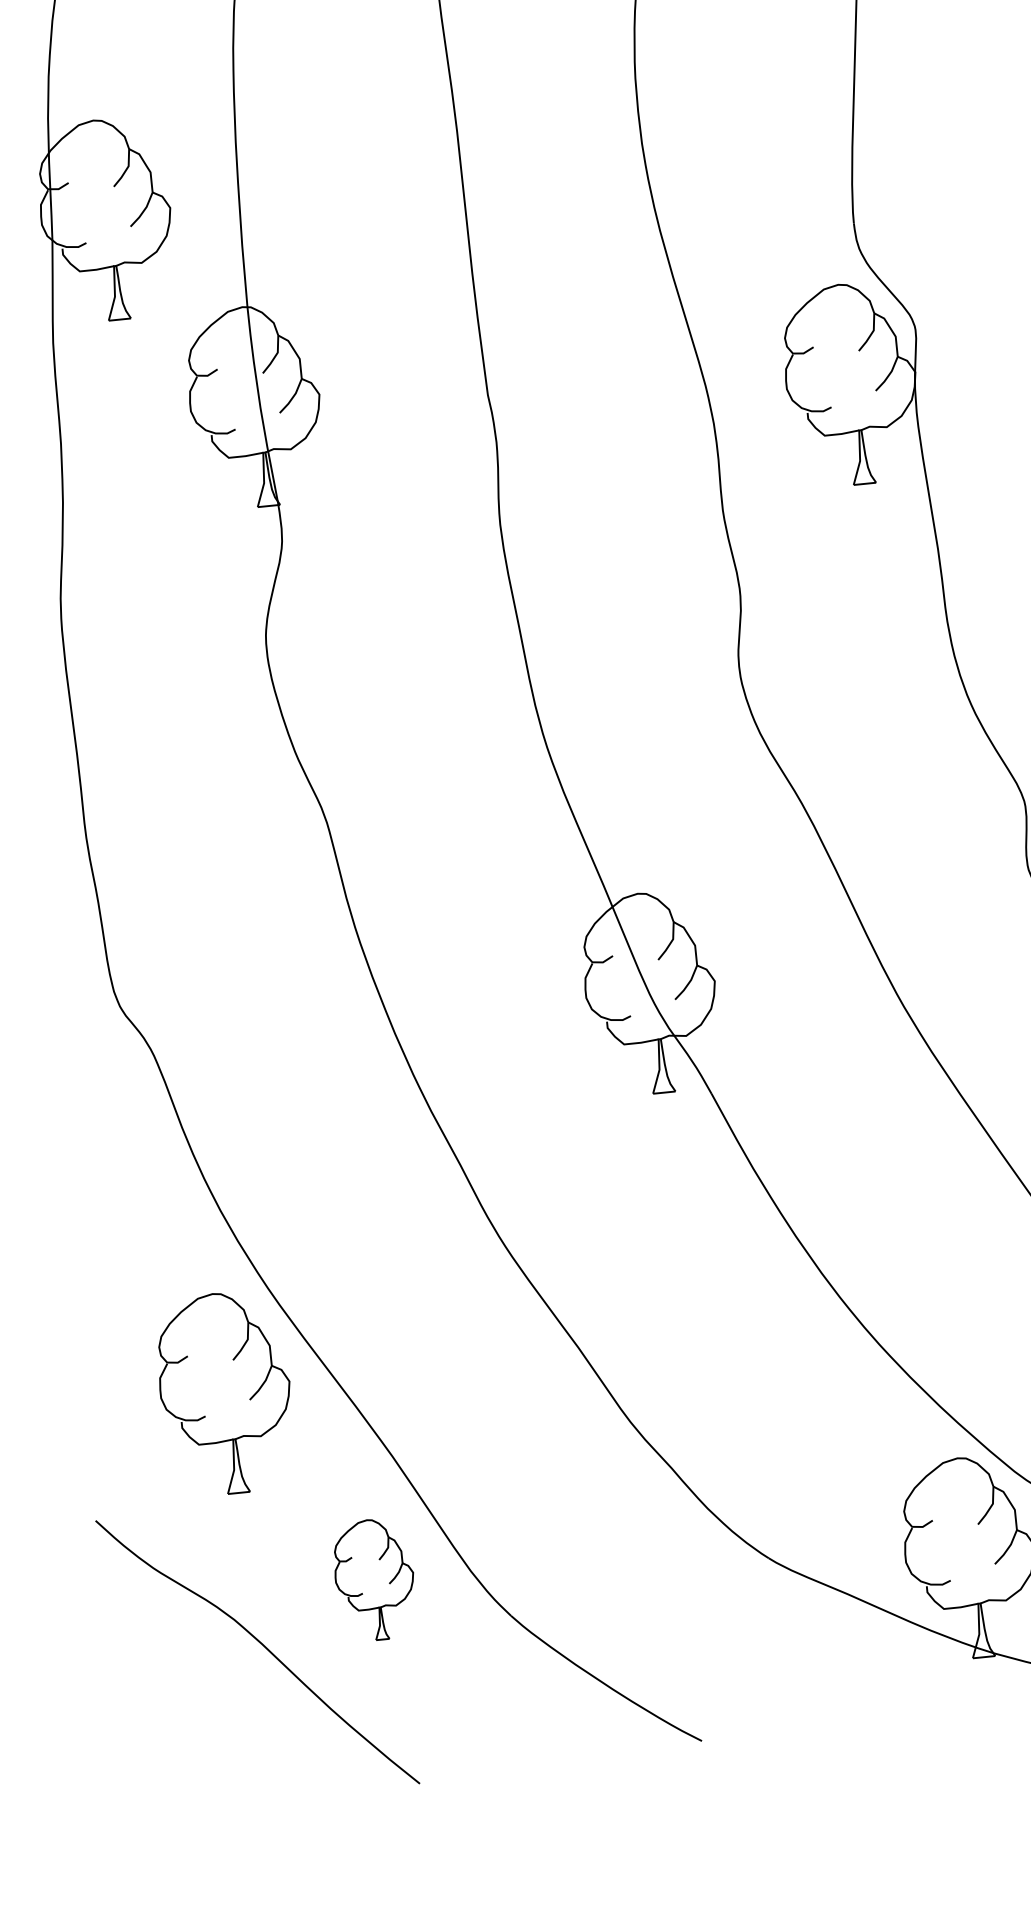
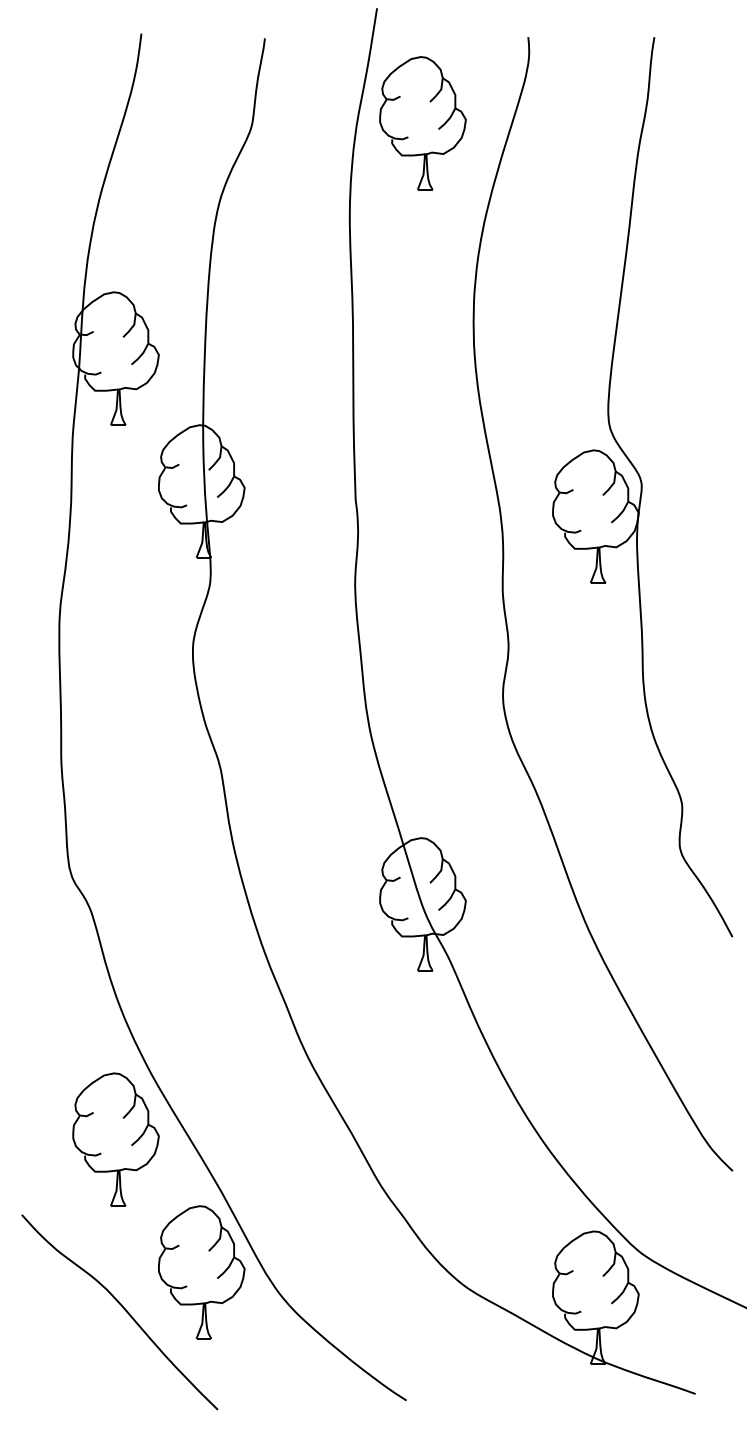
part: (374, 1579) -> (201, 1272), size x1.67

